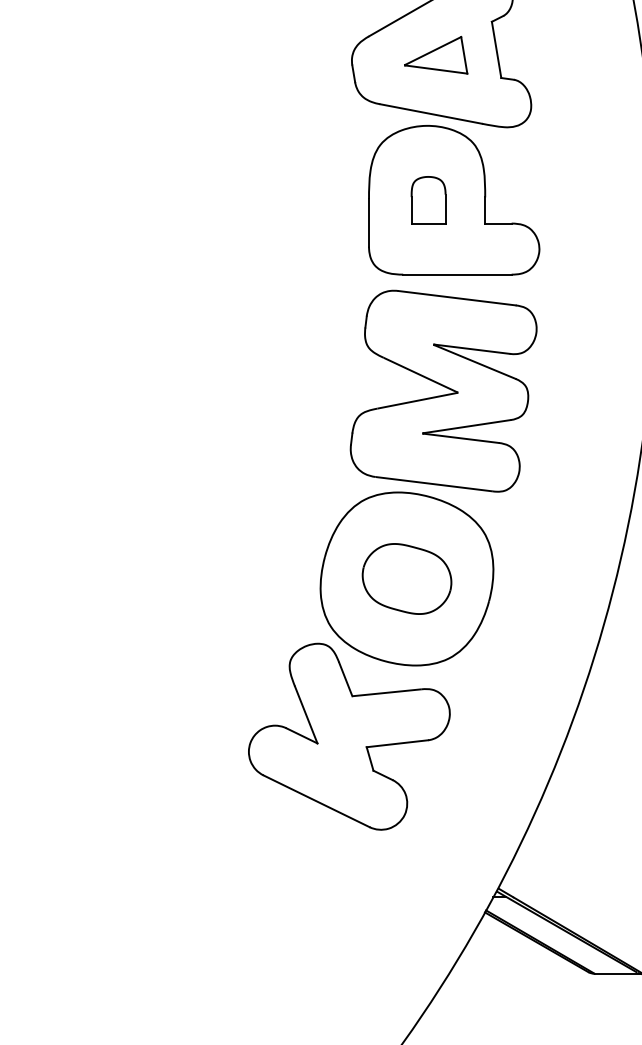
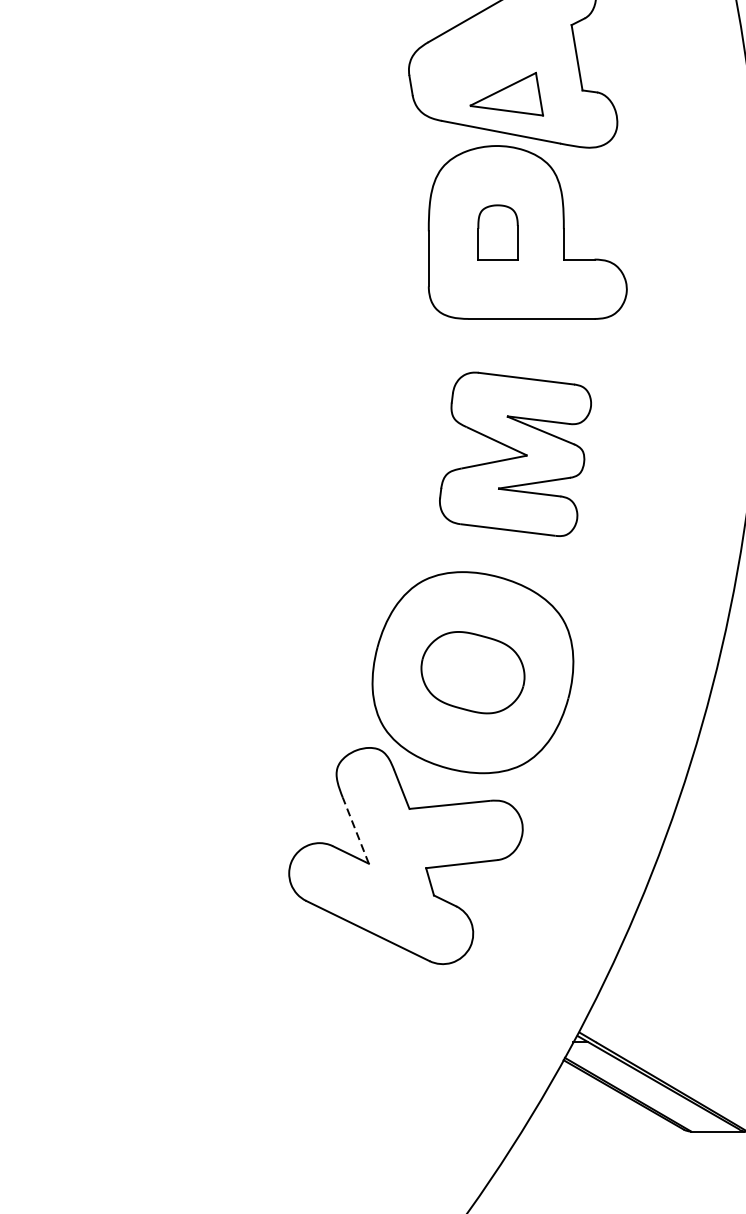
part: (436, 55) -> (507, 94), moved
part: (443, 390) -> (515, 453), size x0.7
line: (306, 715) -> (356, 831), solid -> dashed

